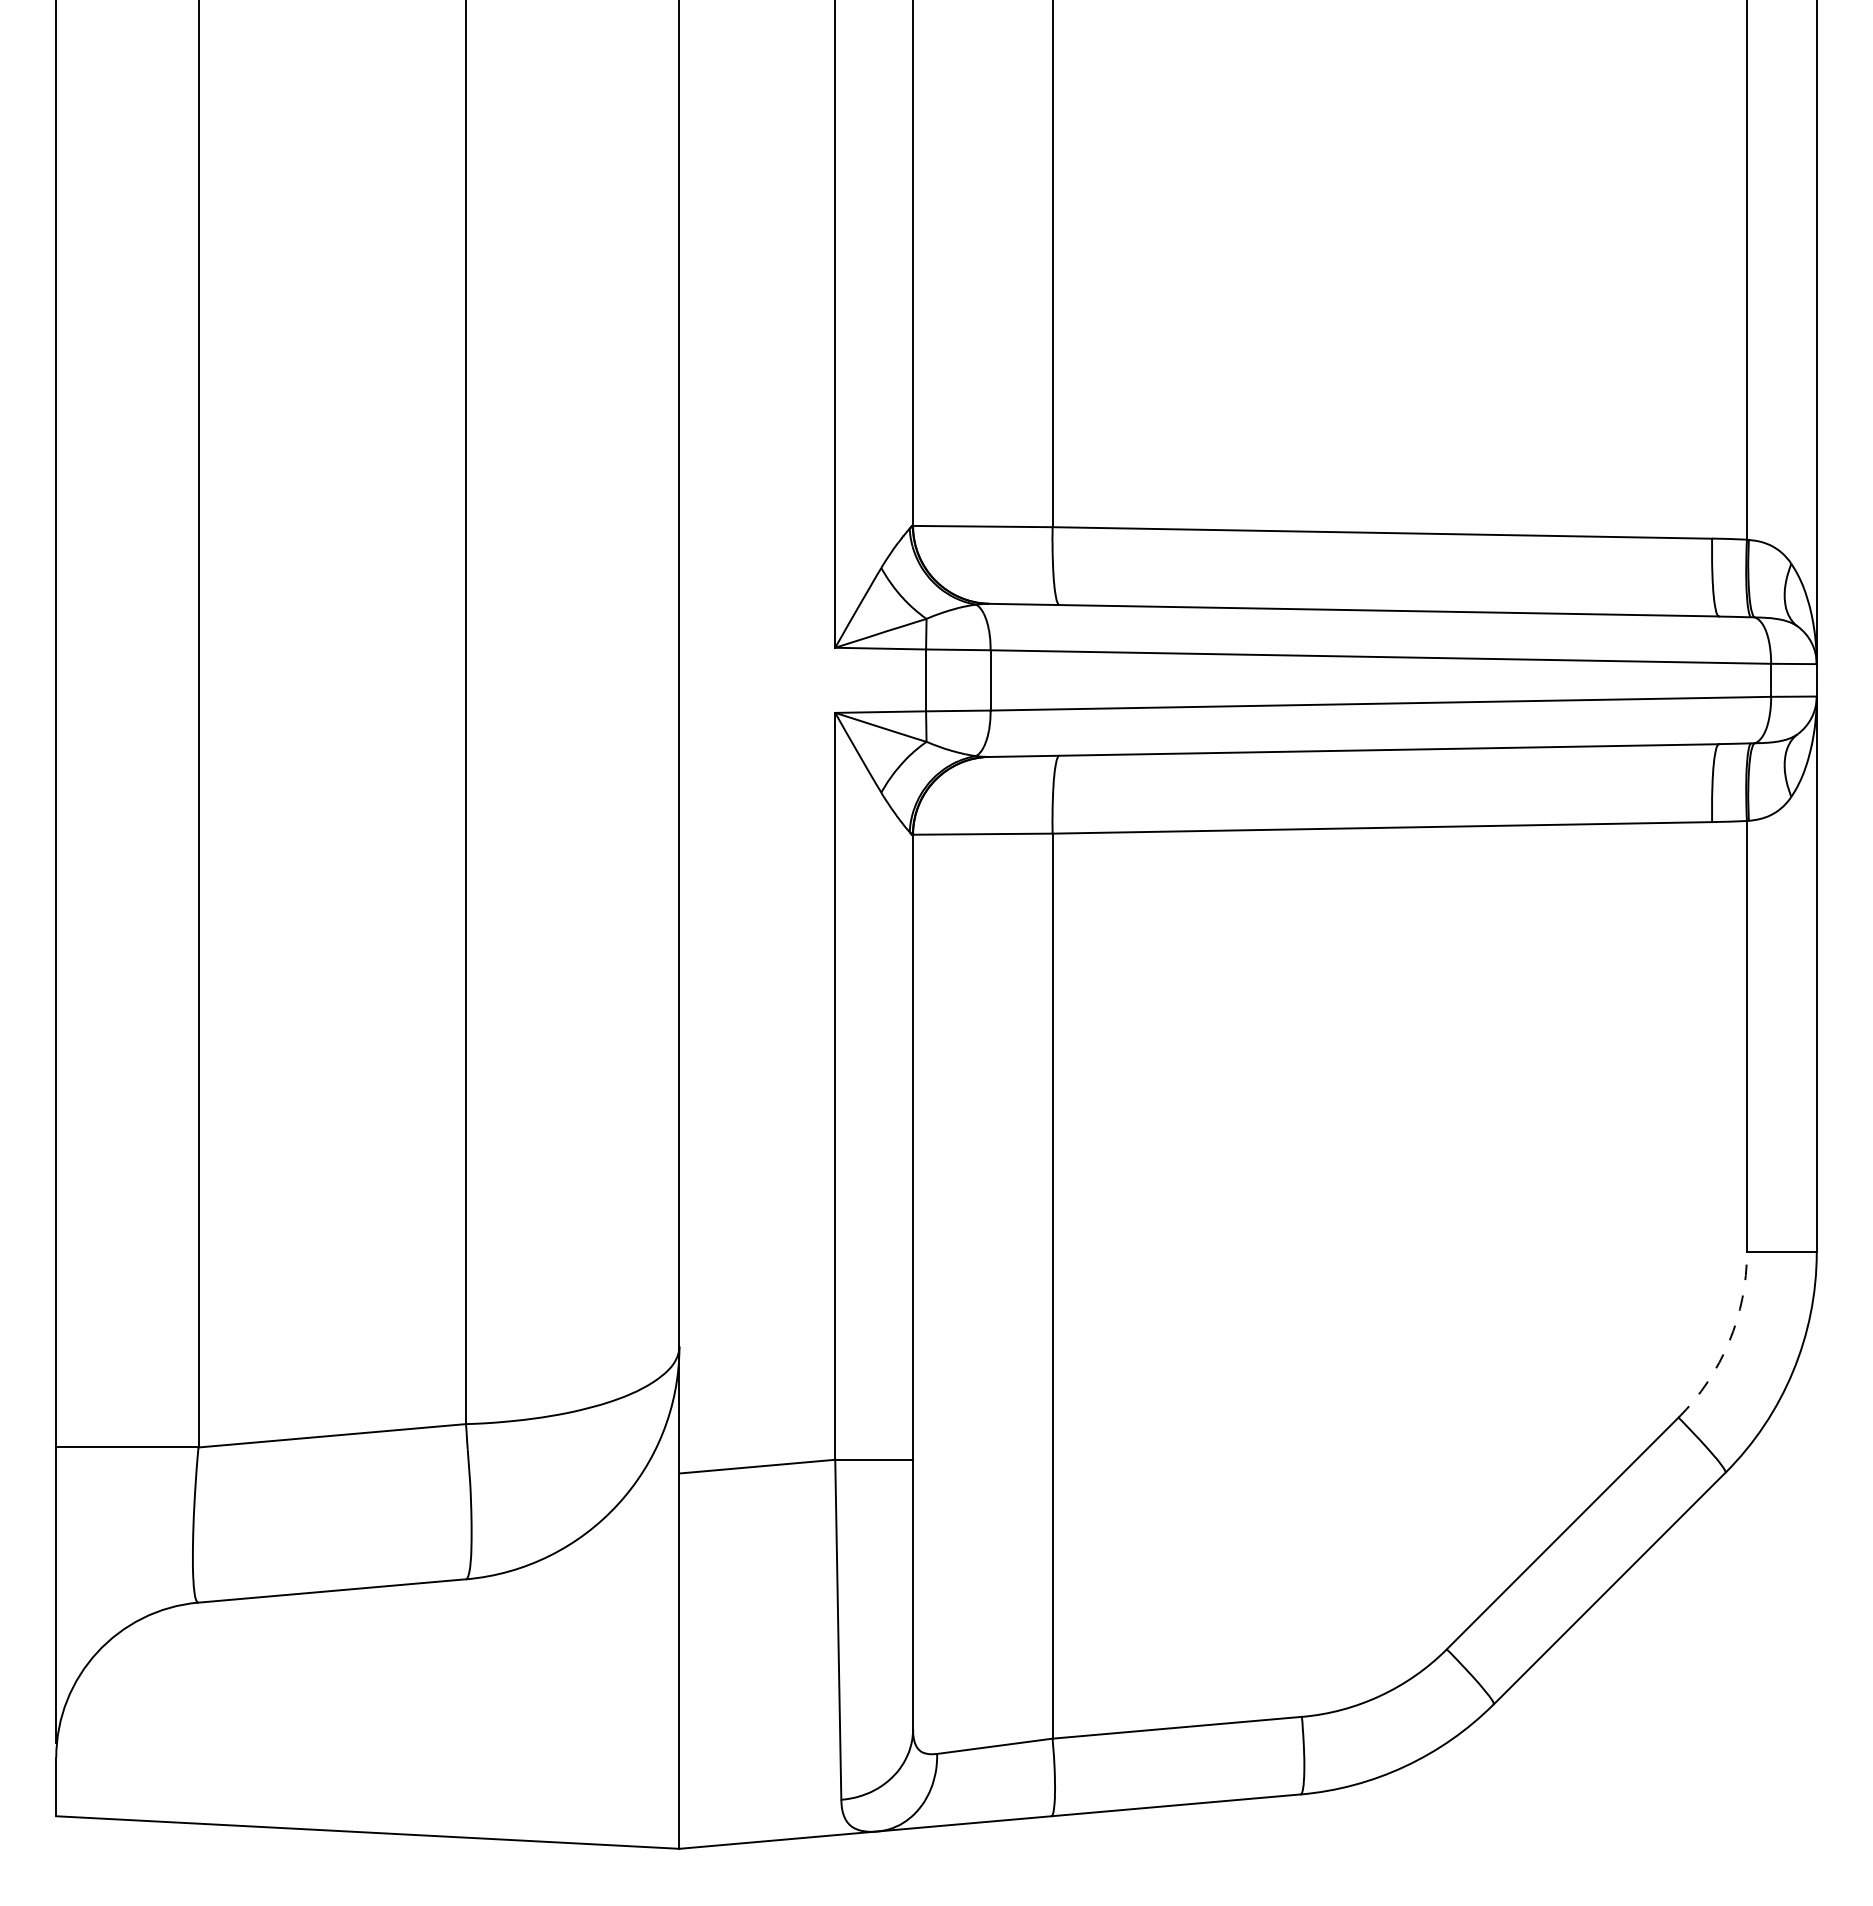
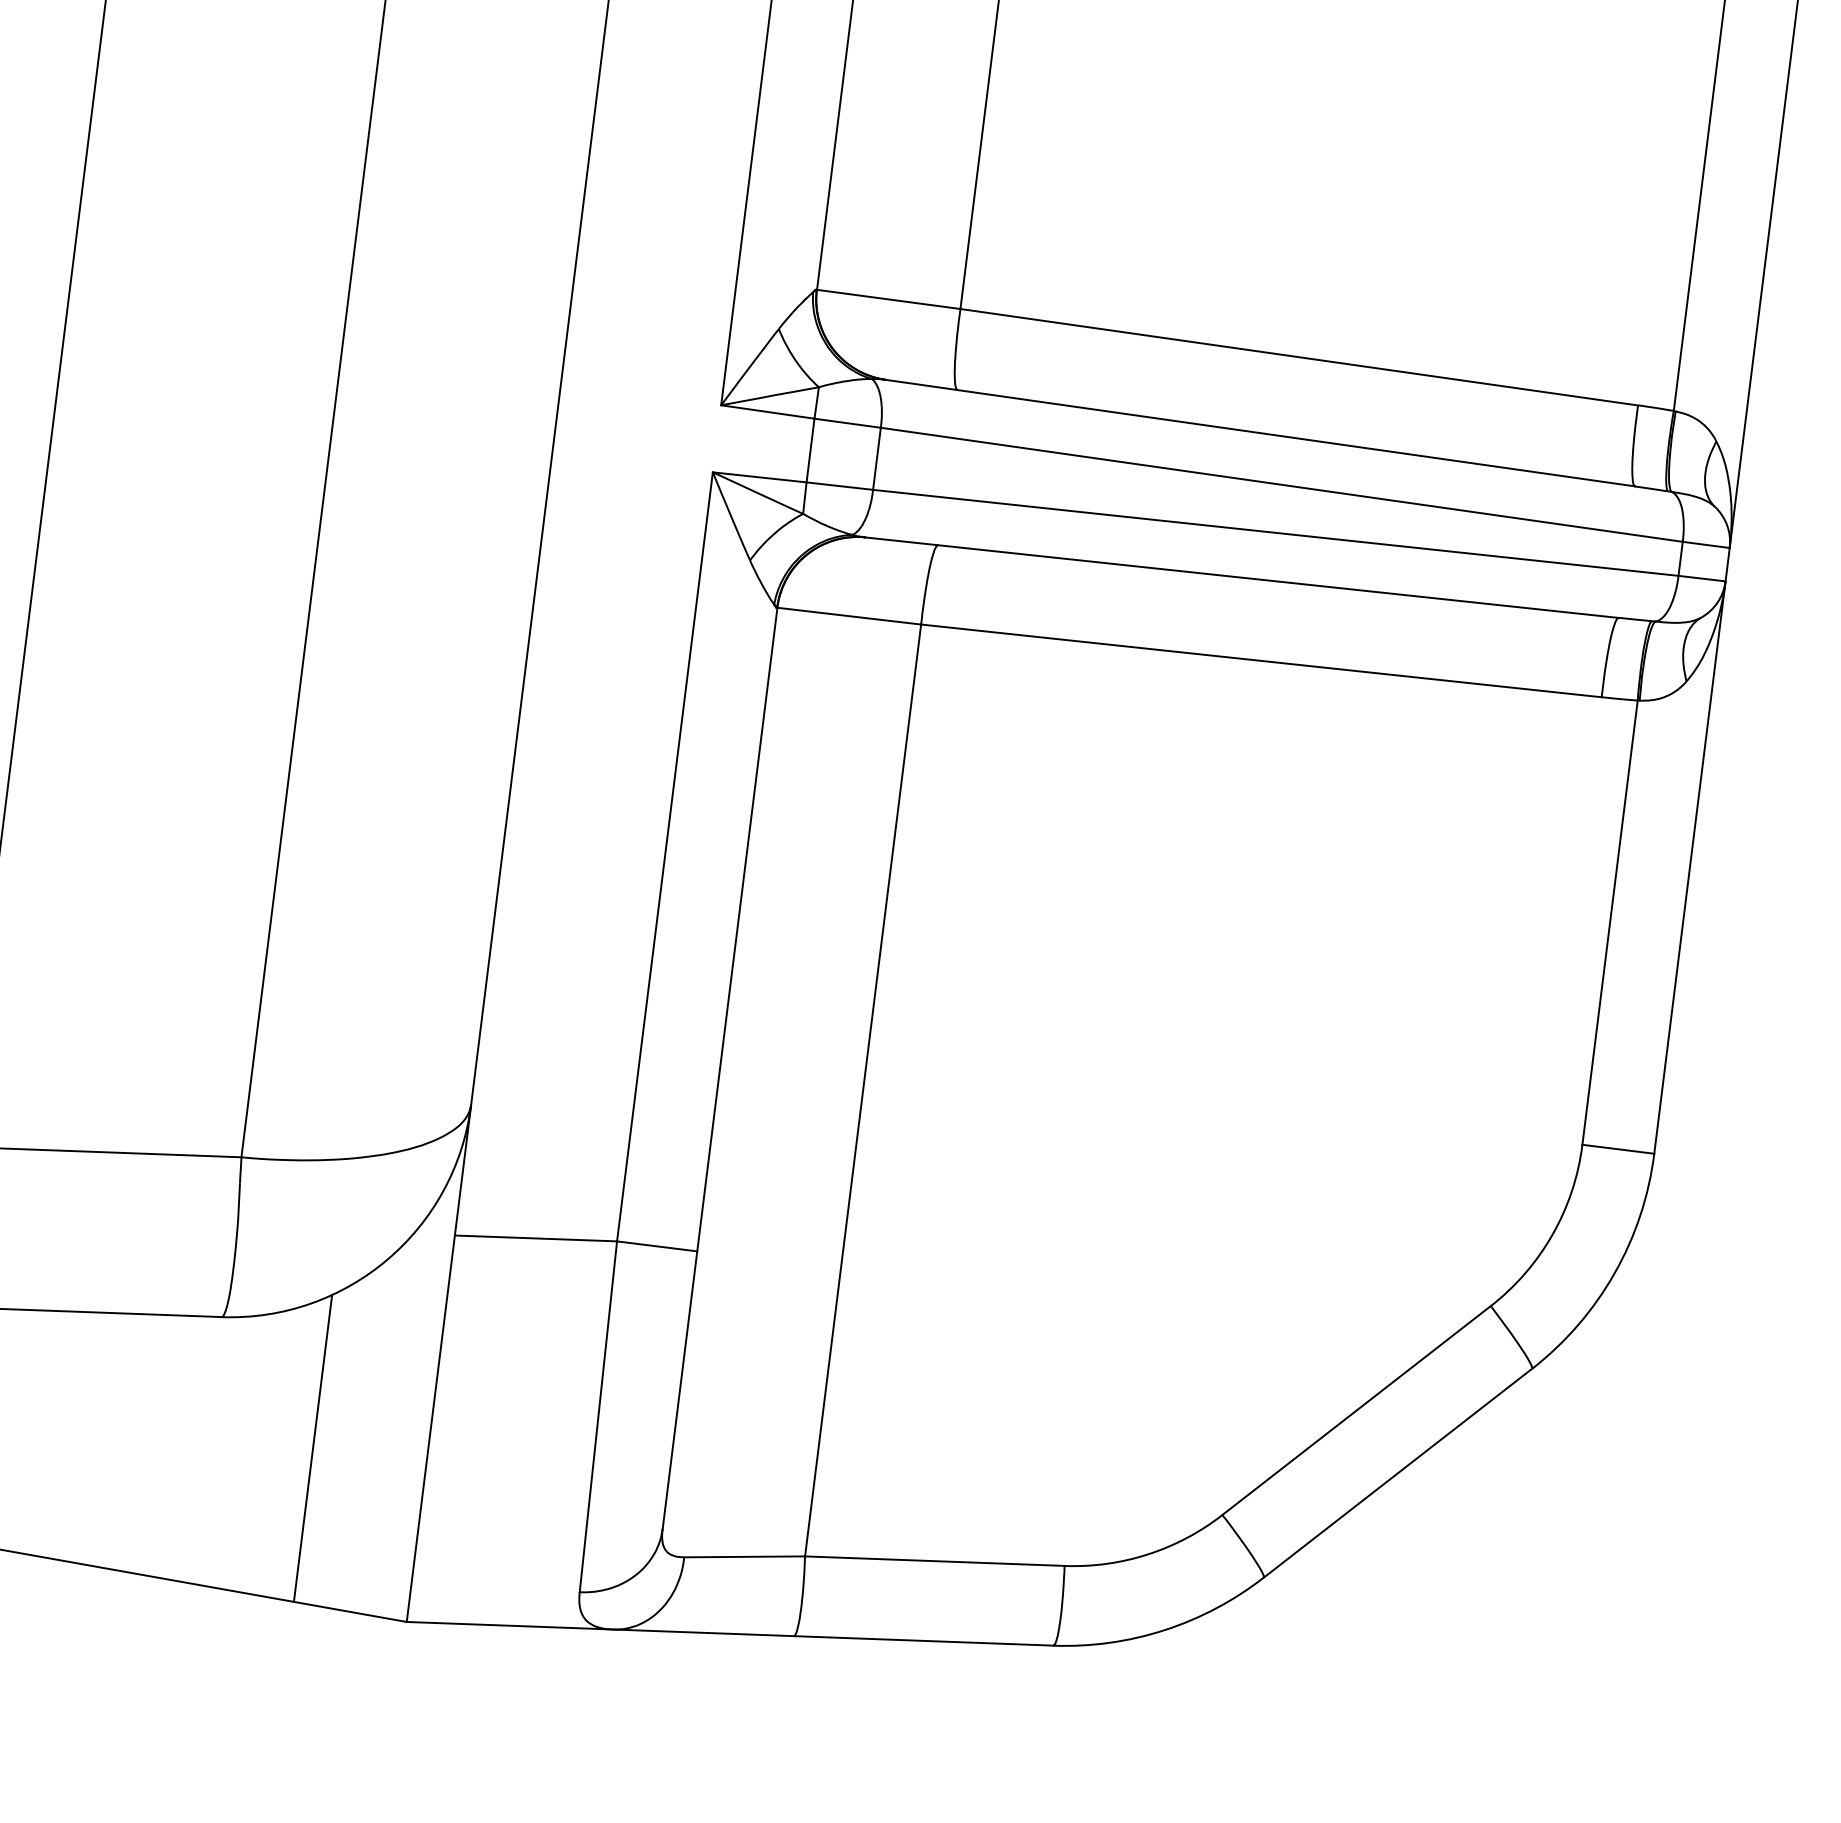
arc: (1729, 1341) -> (1552, 1234), dashed -> solid
line: (569, 1693) -> (313, 1447), added

